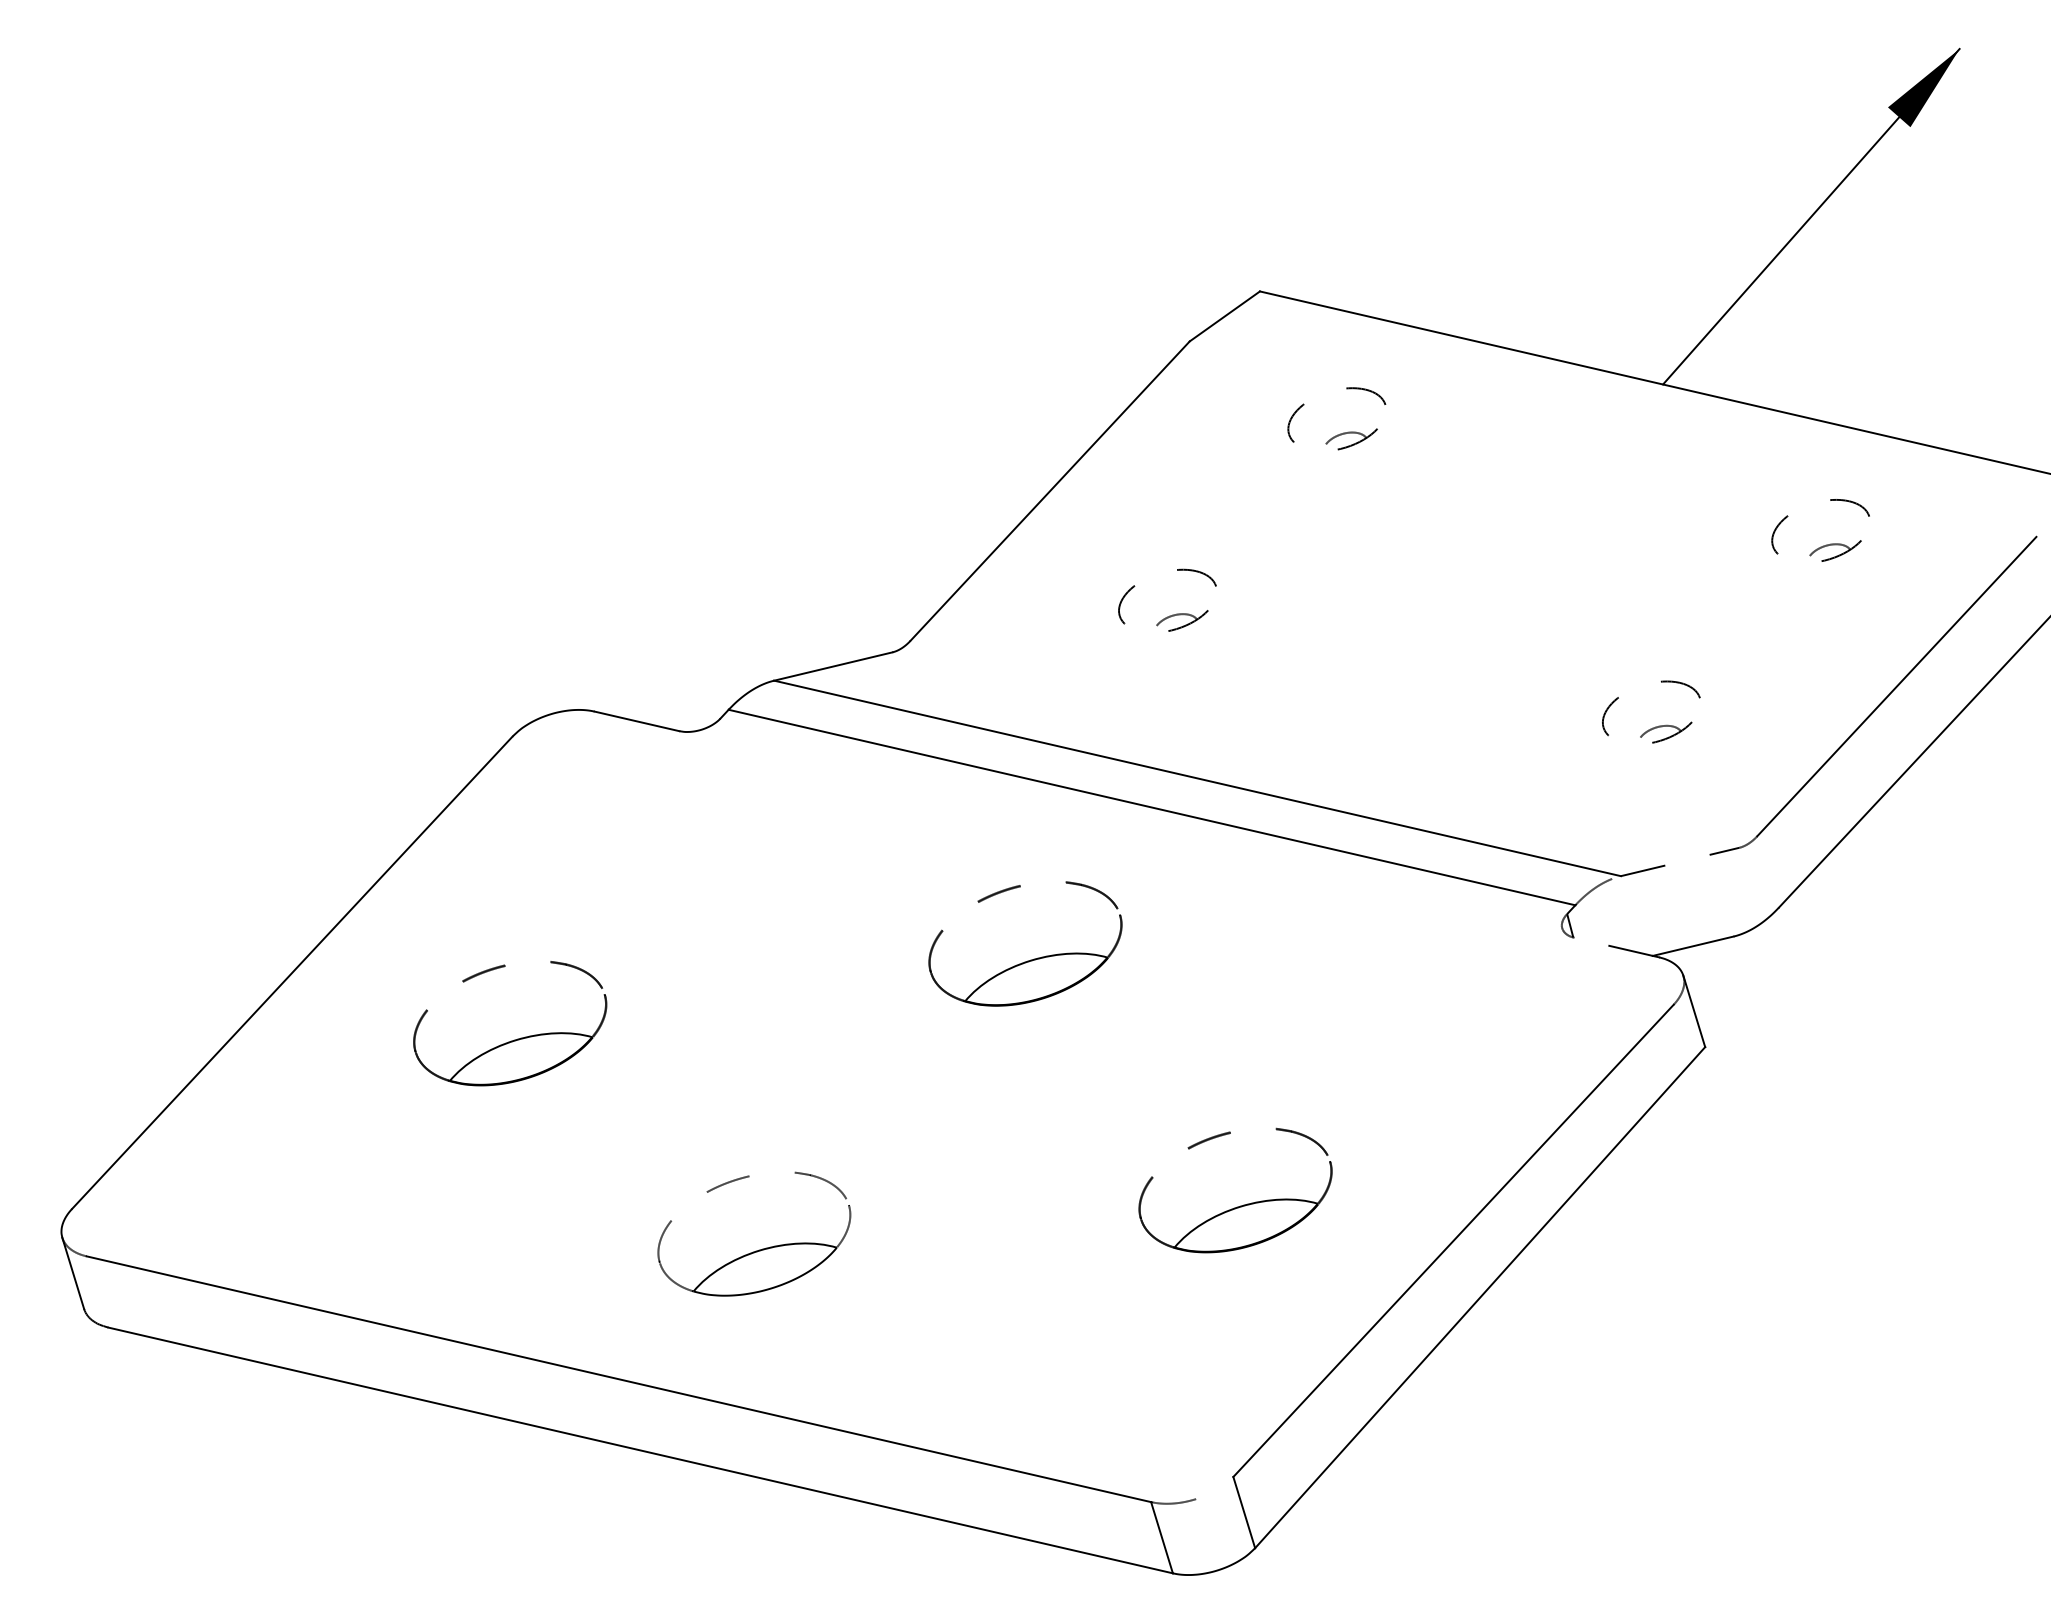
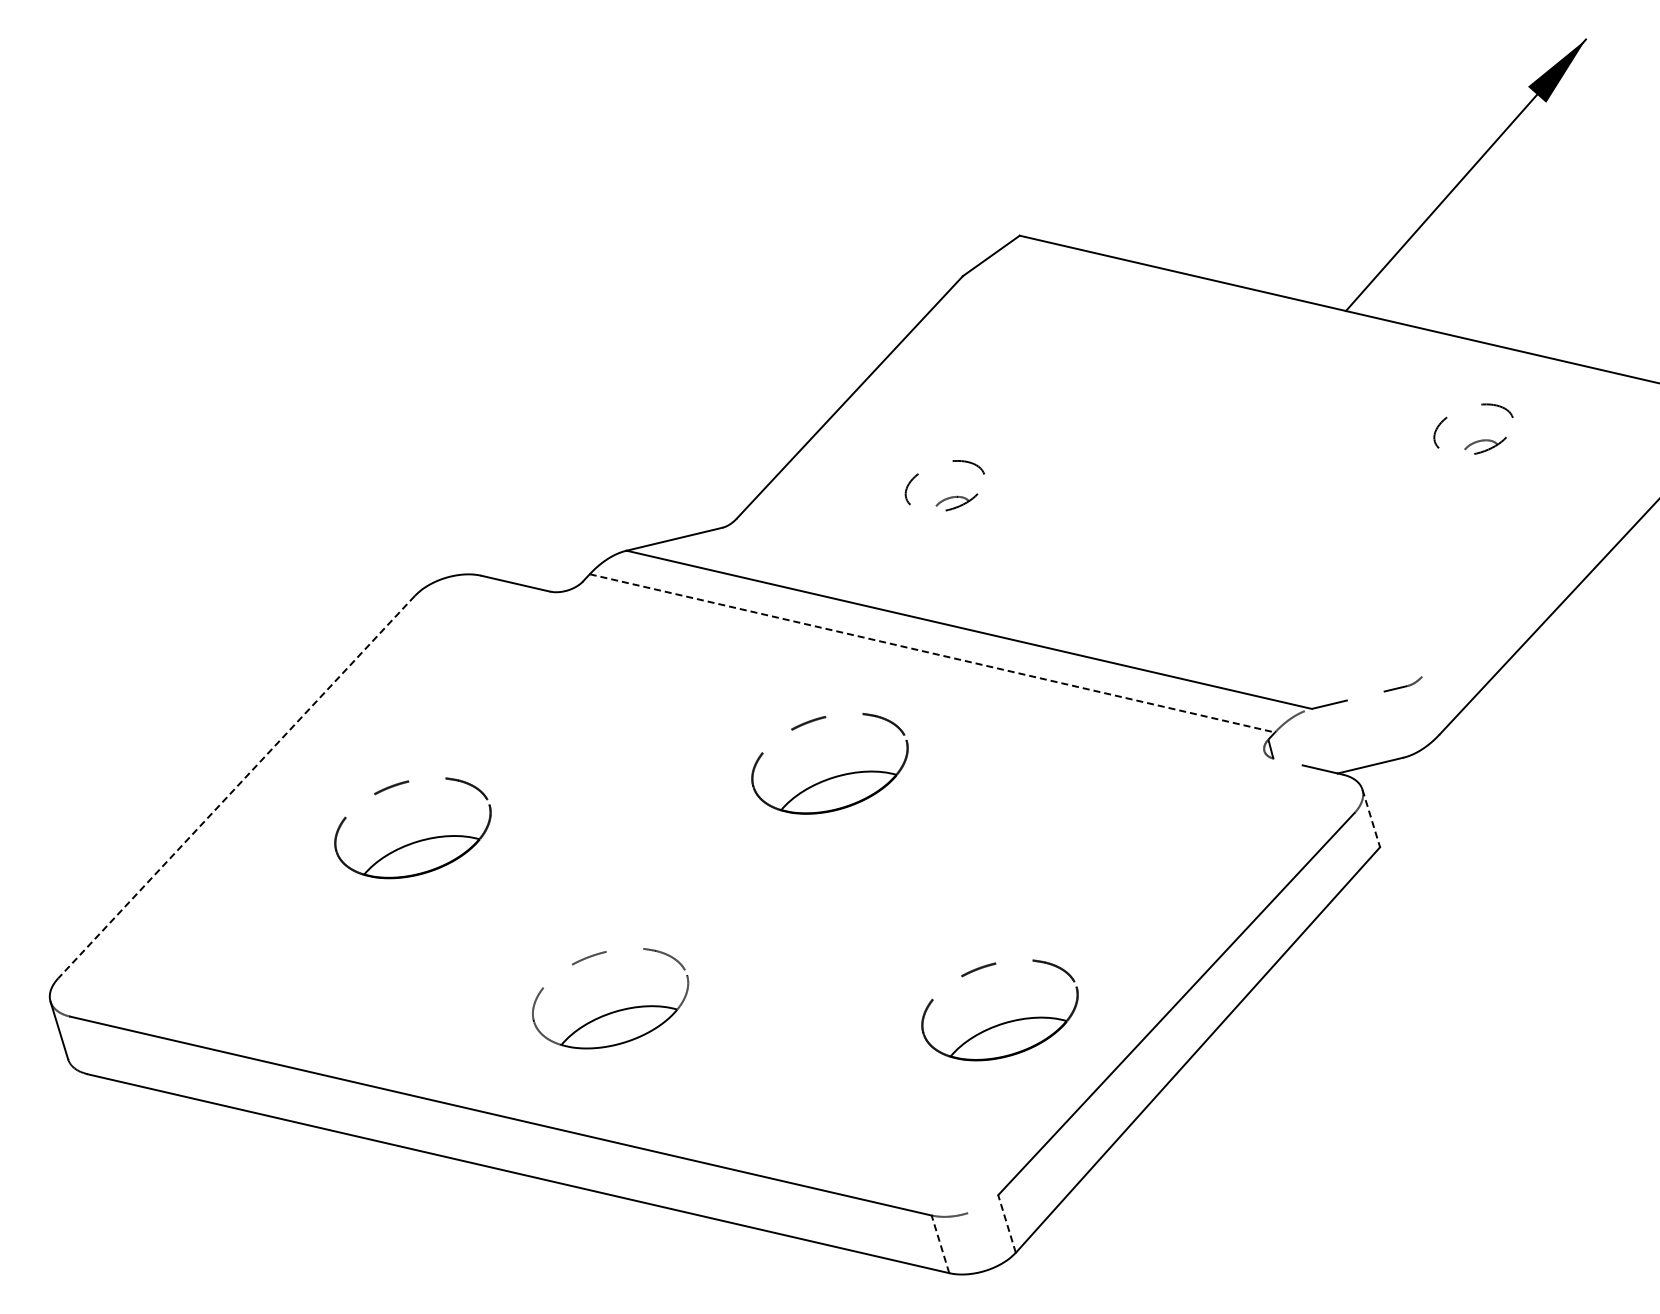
part: (1339, 433) -> (1084, 350), removed
line: (1897, 686) -> (1535, 555), removed
part: (1656, 726) -> (1340, 587), removed
line: (1152, 807) -> (932, 653), solid -> dashed
line: (292, 973) -> (236, 787), solid -> dashed
line: (1694, 1011) -> (1371, 818), solid -> dashed
part: (1239, 1205) -> (1003, 1022), moved
line: (1243, 1511) -> (1006, 1223), solid -> dashed
line: (1162, 1536) -> (940, 1243), solid -> dashed

